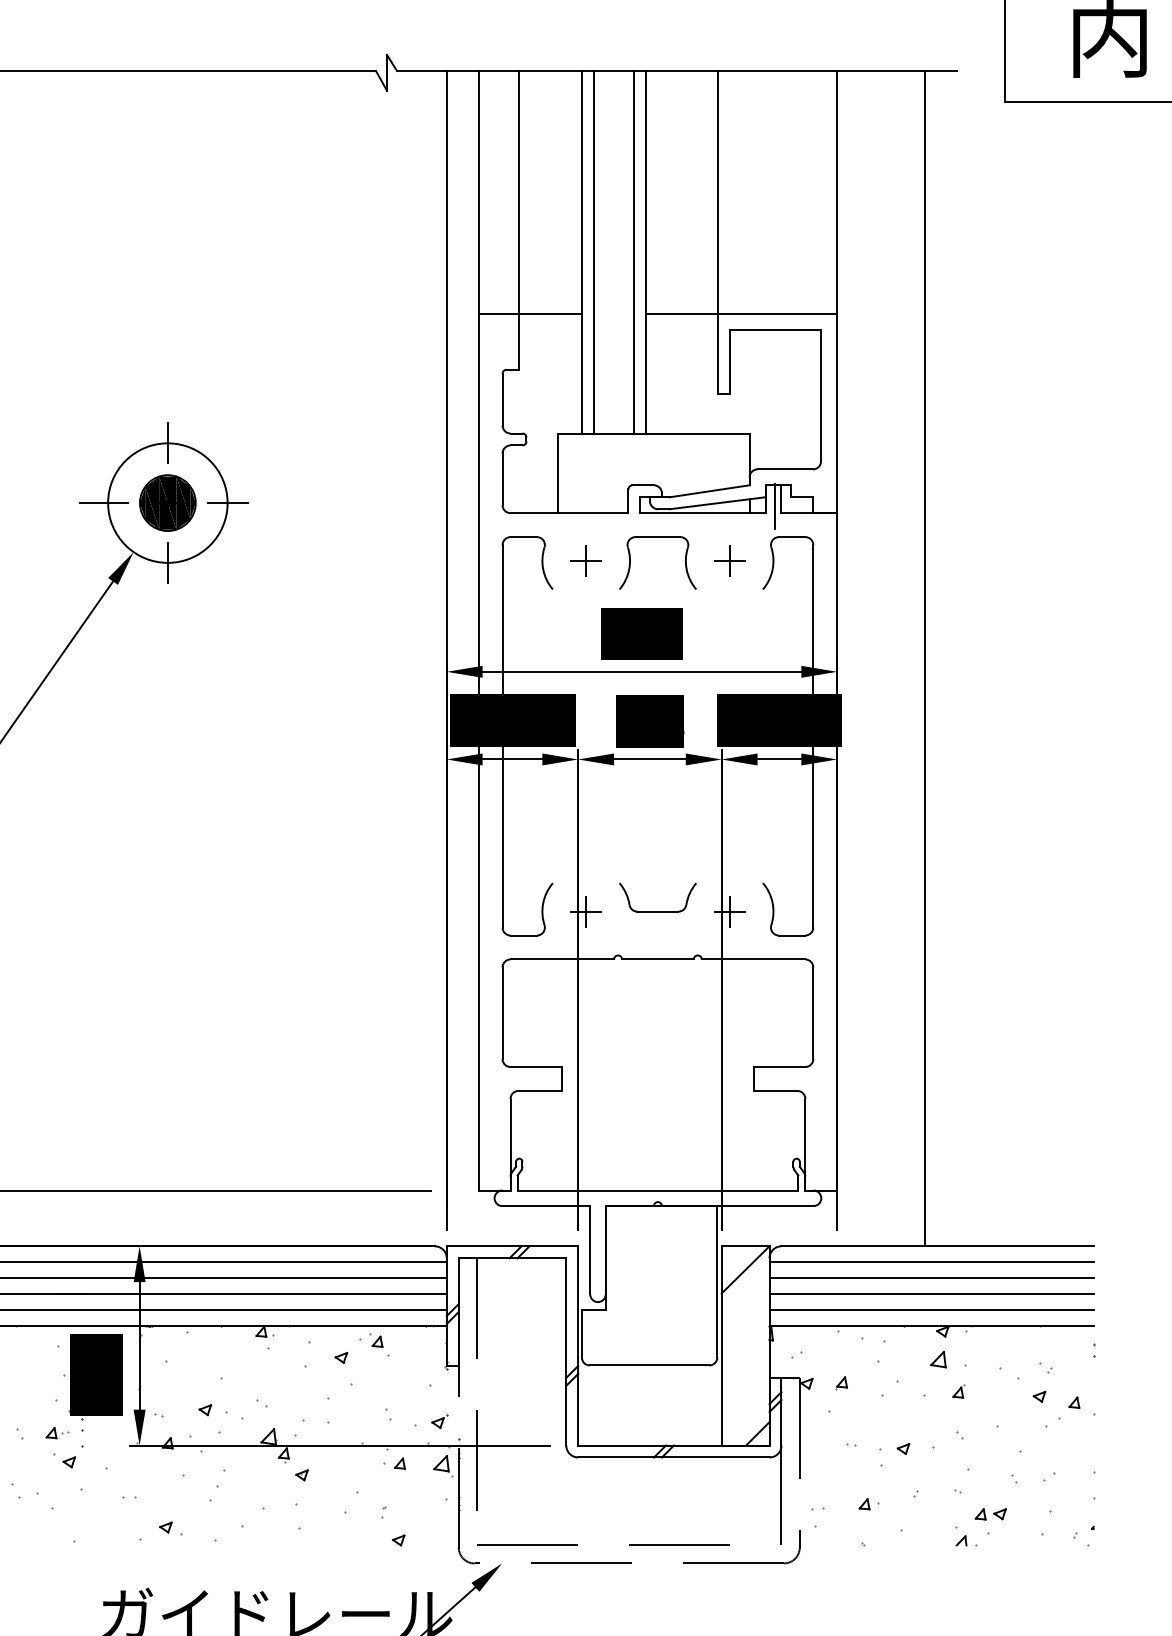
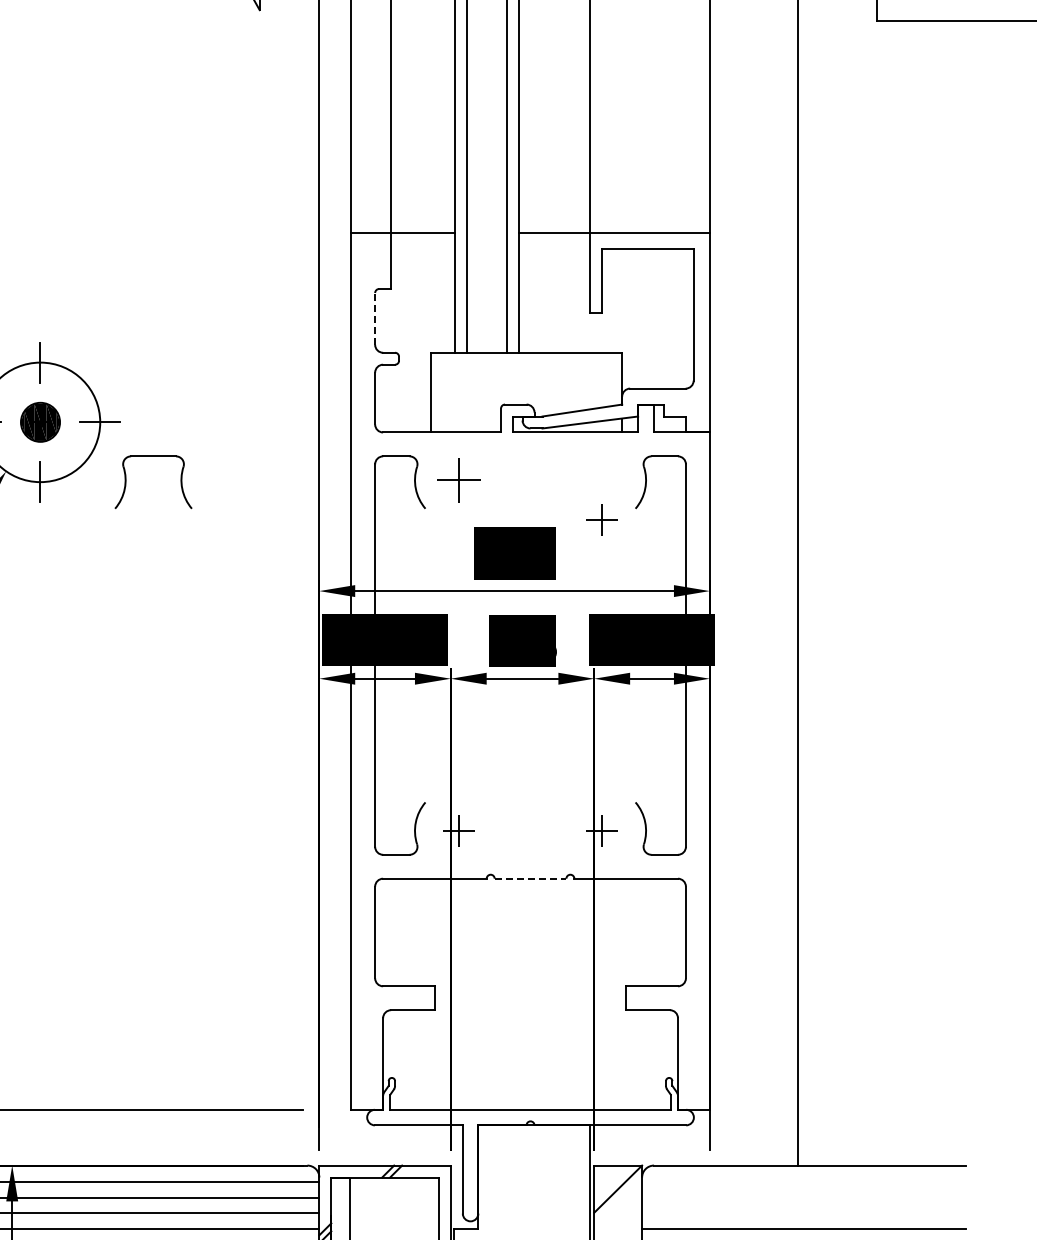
line: (502, 399) -> (375, 318), solid -> dashed
part: (167, 502) -> (40, 421), size x0.7
line: (775, 506) -> (648, 425), removed
part: (657, 537) -> (153, 456), moved
part: (585, 560) -> (458, 479), size x1.4
part: (729, 560) -> (602, 519), moved
part: (657, 911) -> (530, 830), removed
line: (657, 959) -> (530, 878), solid -> dashed
line: (931, 1262) -> (804, 1181), removed
line: (931, 1278) -> (804, 1197), removed
line: (931, 1294) -> (804, 1213), removed

